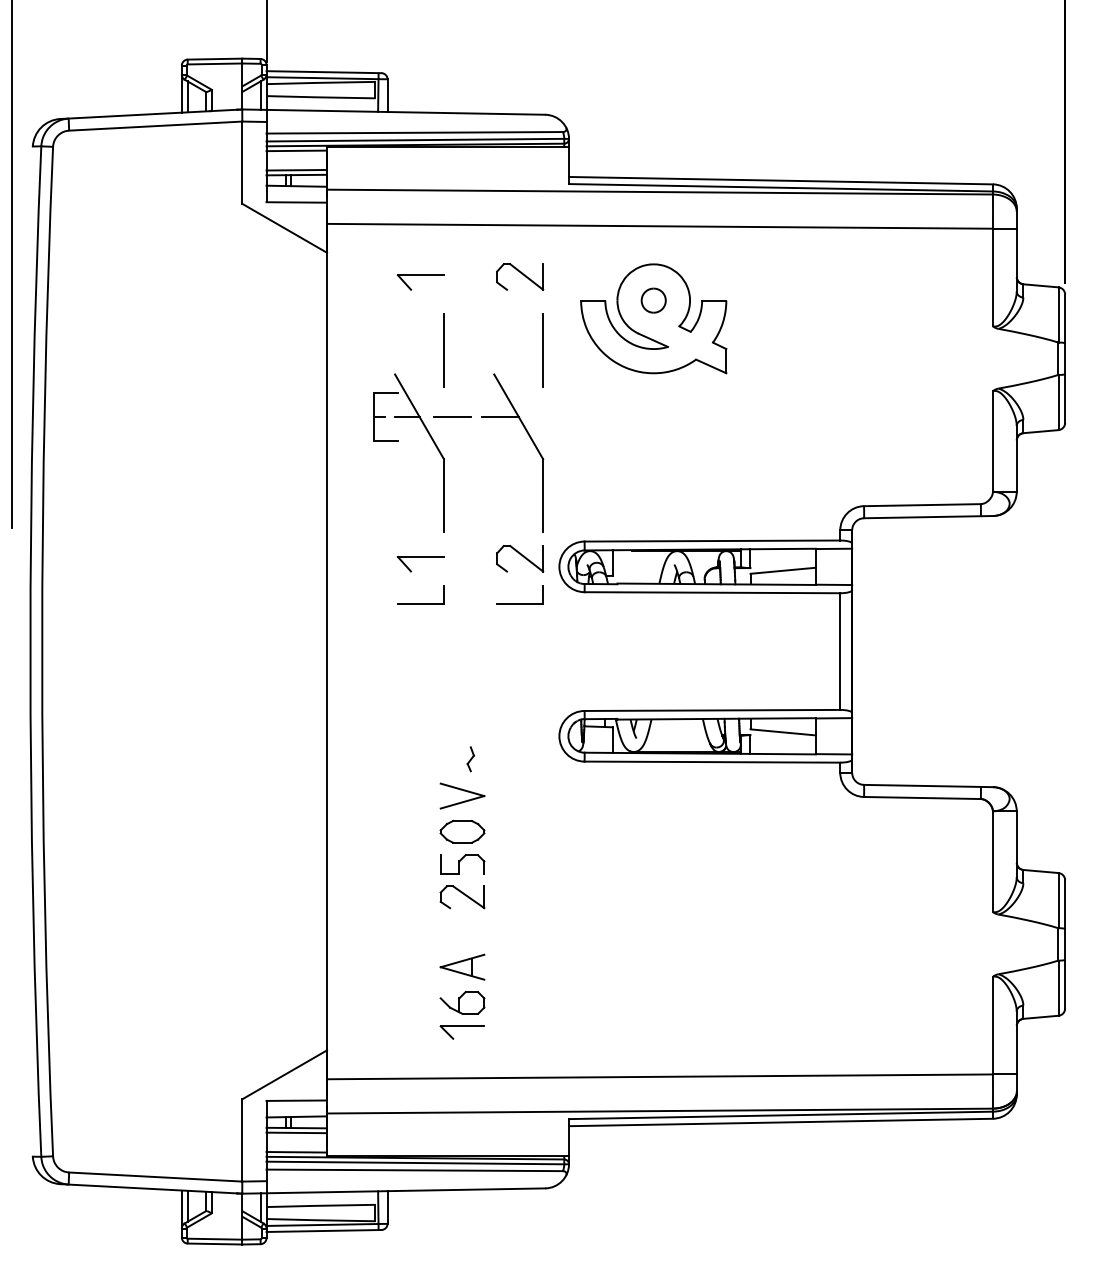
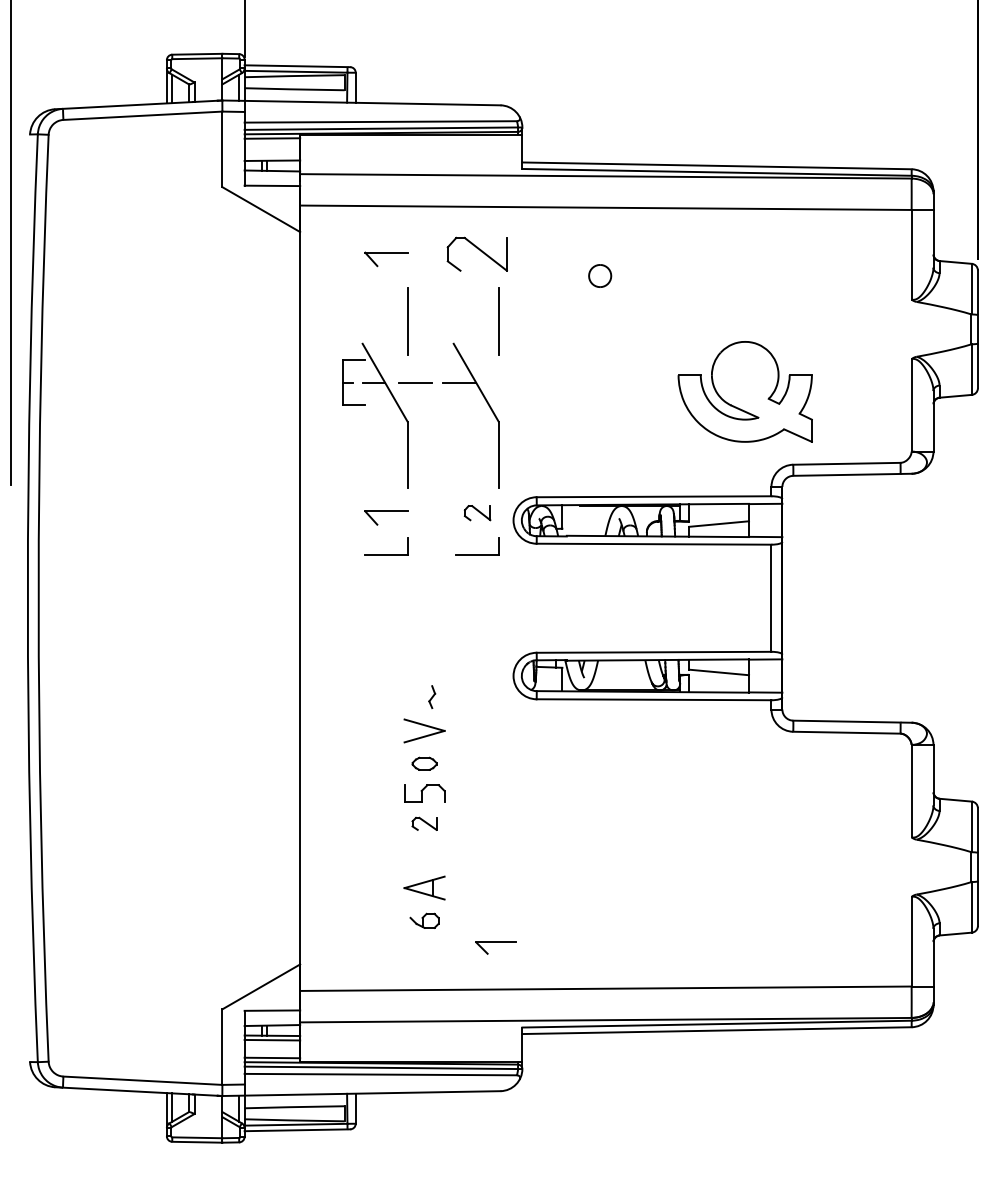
line: (296, 169) -> (272, 155), removed
part: (520, 276) -> (477, 253), size x1.4
part: (653, 318) -> (745, 391), moved
part: (520, 558) -> (477, 512), size x0.6
part: (462, 831) -> (424, 763), size x0.6
part: (462, 897) -> (424, 824), size x0.6
part: (462, 1002) -> (424, 920), size x0.7
part: (461, 1032) -> (495, 948), moved

